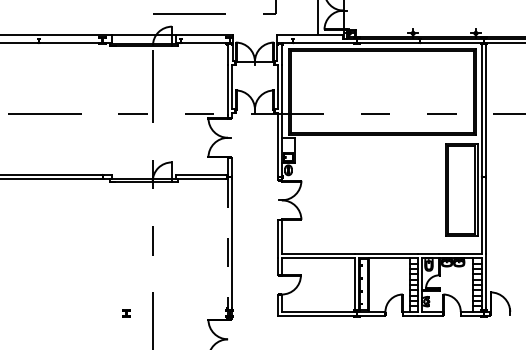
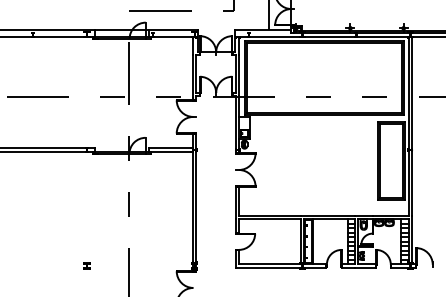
line: (227, 249) -> (192, 211), dashed -> solid
part: (126, 313) -> (86, 266), moved

